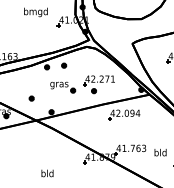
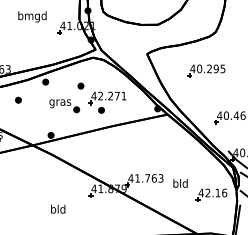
part: (63, 65) -> (80, 85), moved
part: (31, 97) -> (18, 99), moved
part: (124, 114) -> (137, 138), removed
text: (47, 172) -> (58, 208), moved

